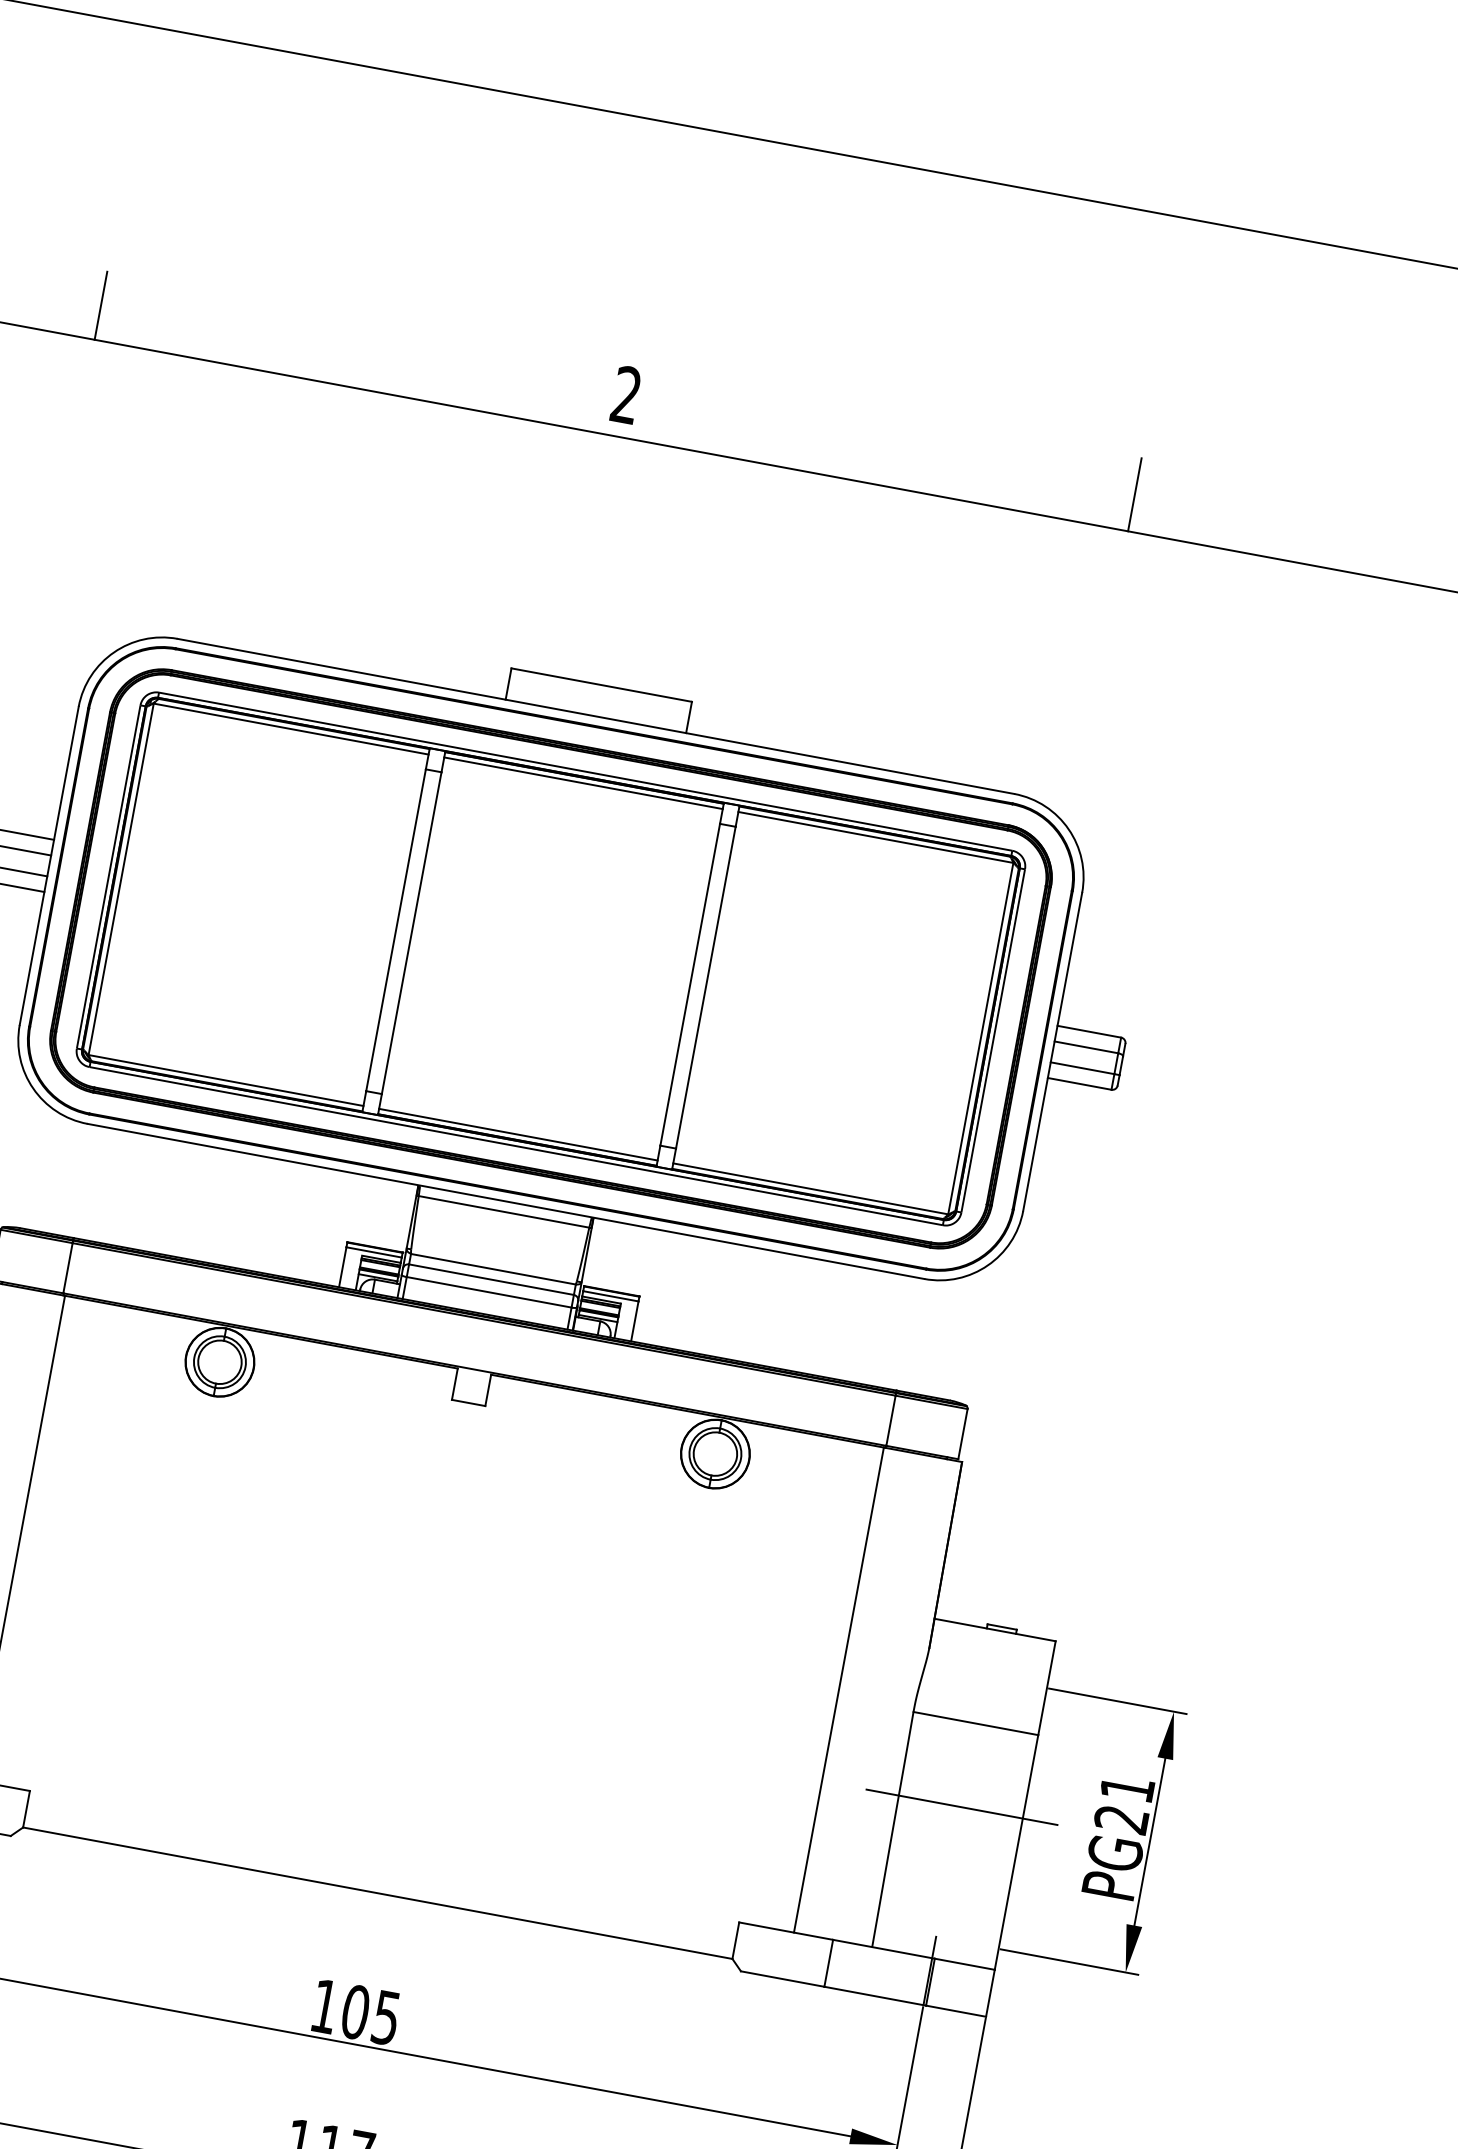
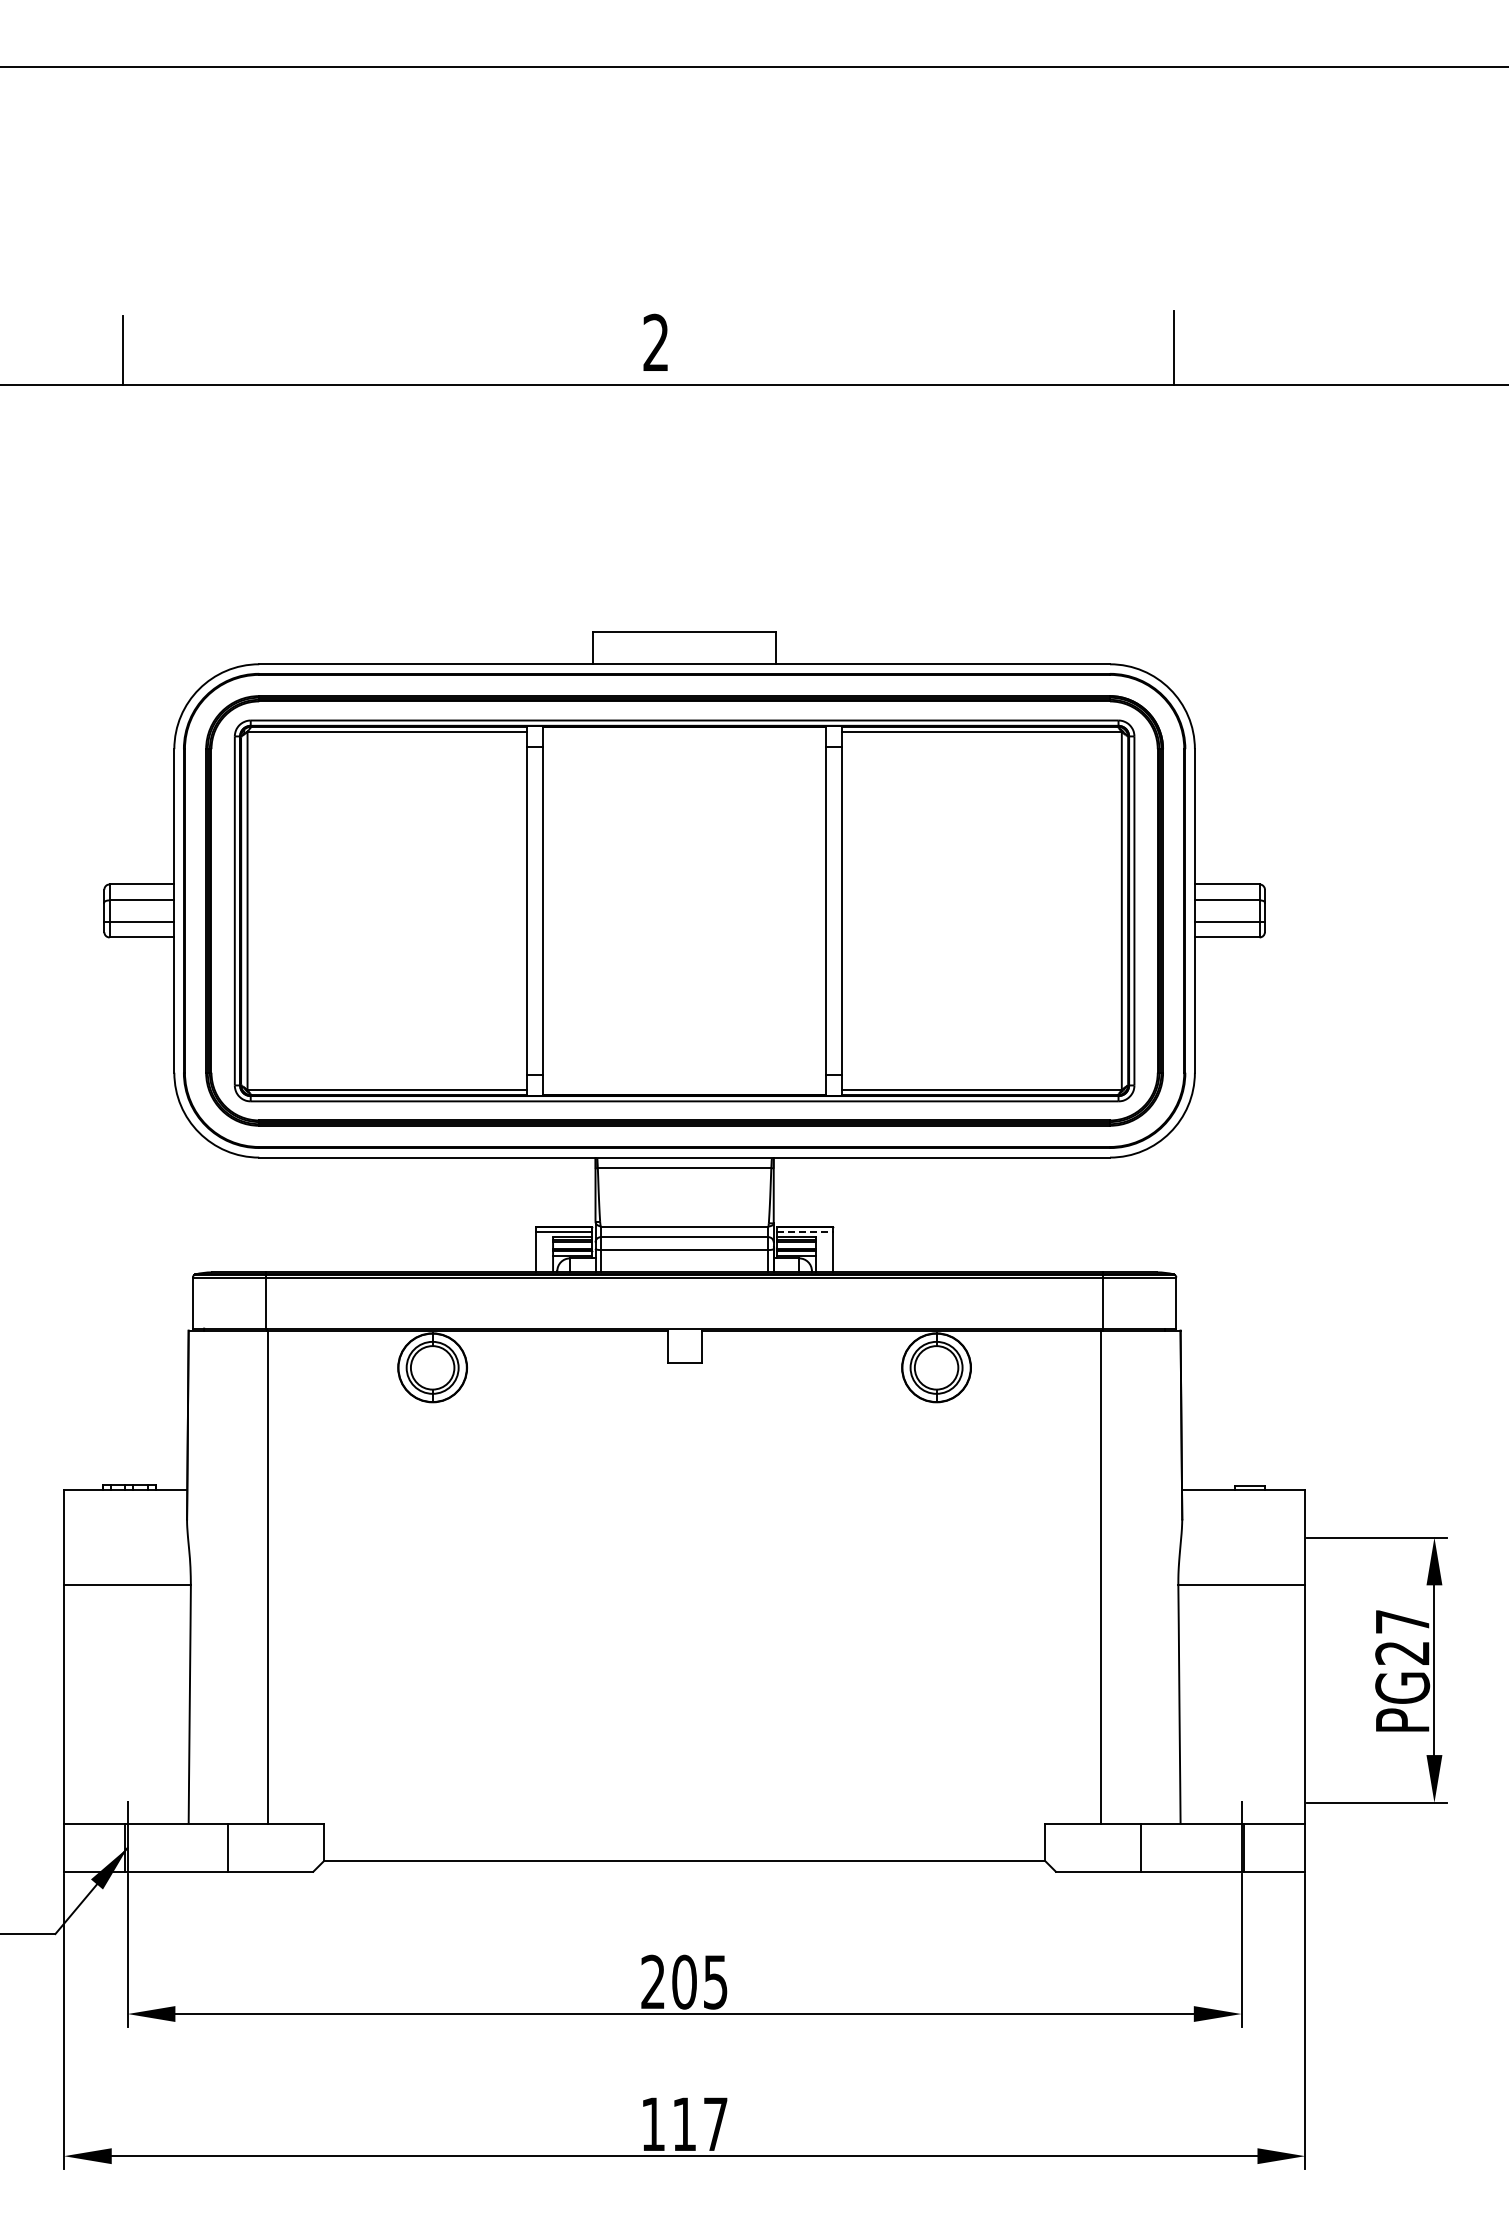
line: (583, 783) -> (684, 732), removed
line: (518, 1134) -> (684, 1089), removed
line: (611, 1296) -> (805, 1231), solid -> dashed
text: (1127, 1788) -> (1402, 1621), PG21 -> PG27
line: (962, 1807) -> (1243, 1670), removed
text: (324, 2005) -> (652, 1981), 105 -> 205

